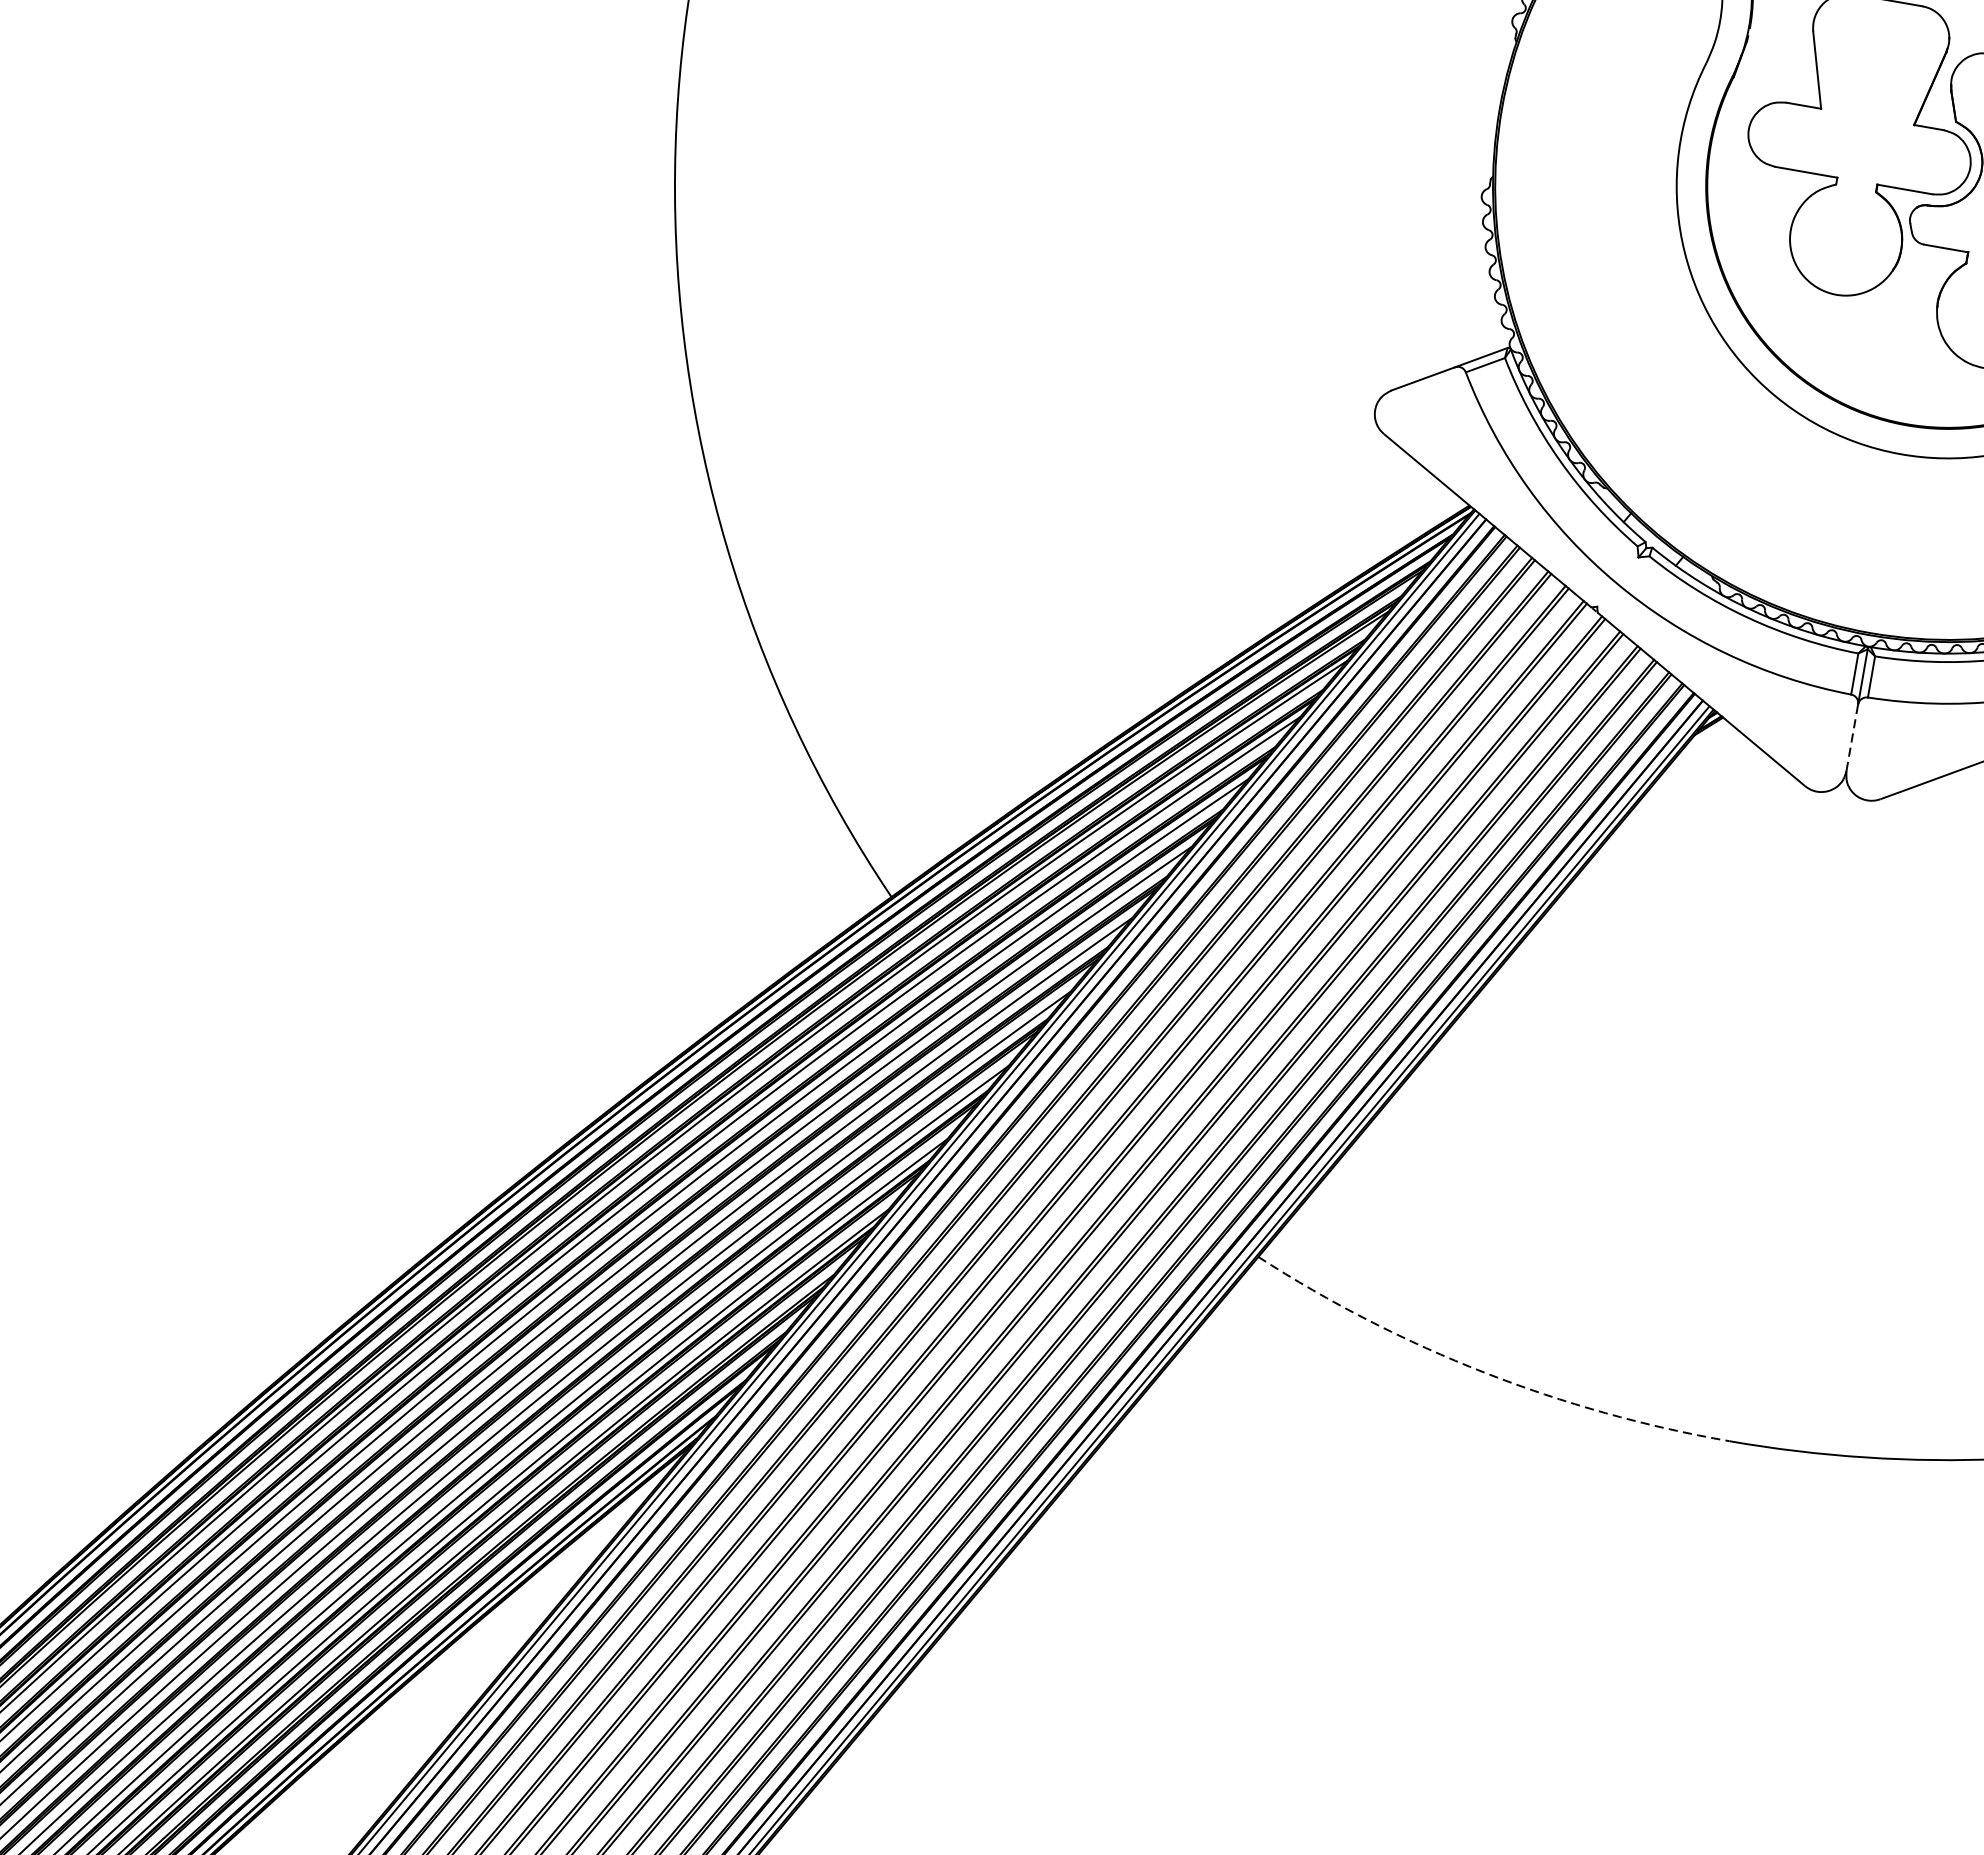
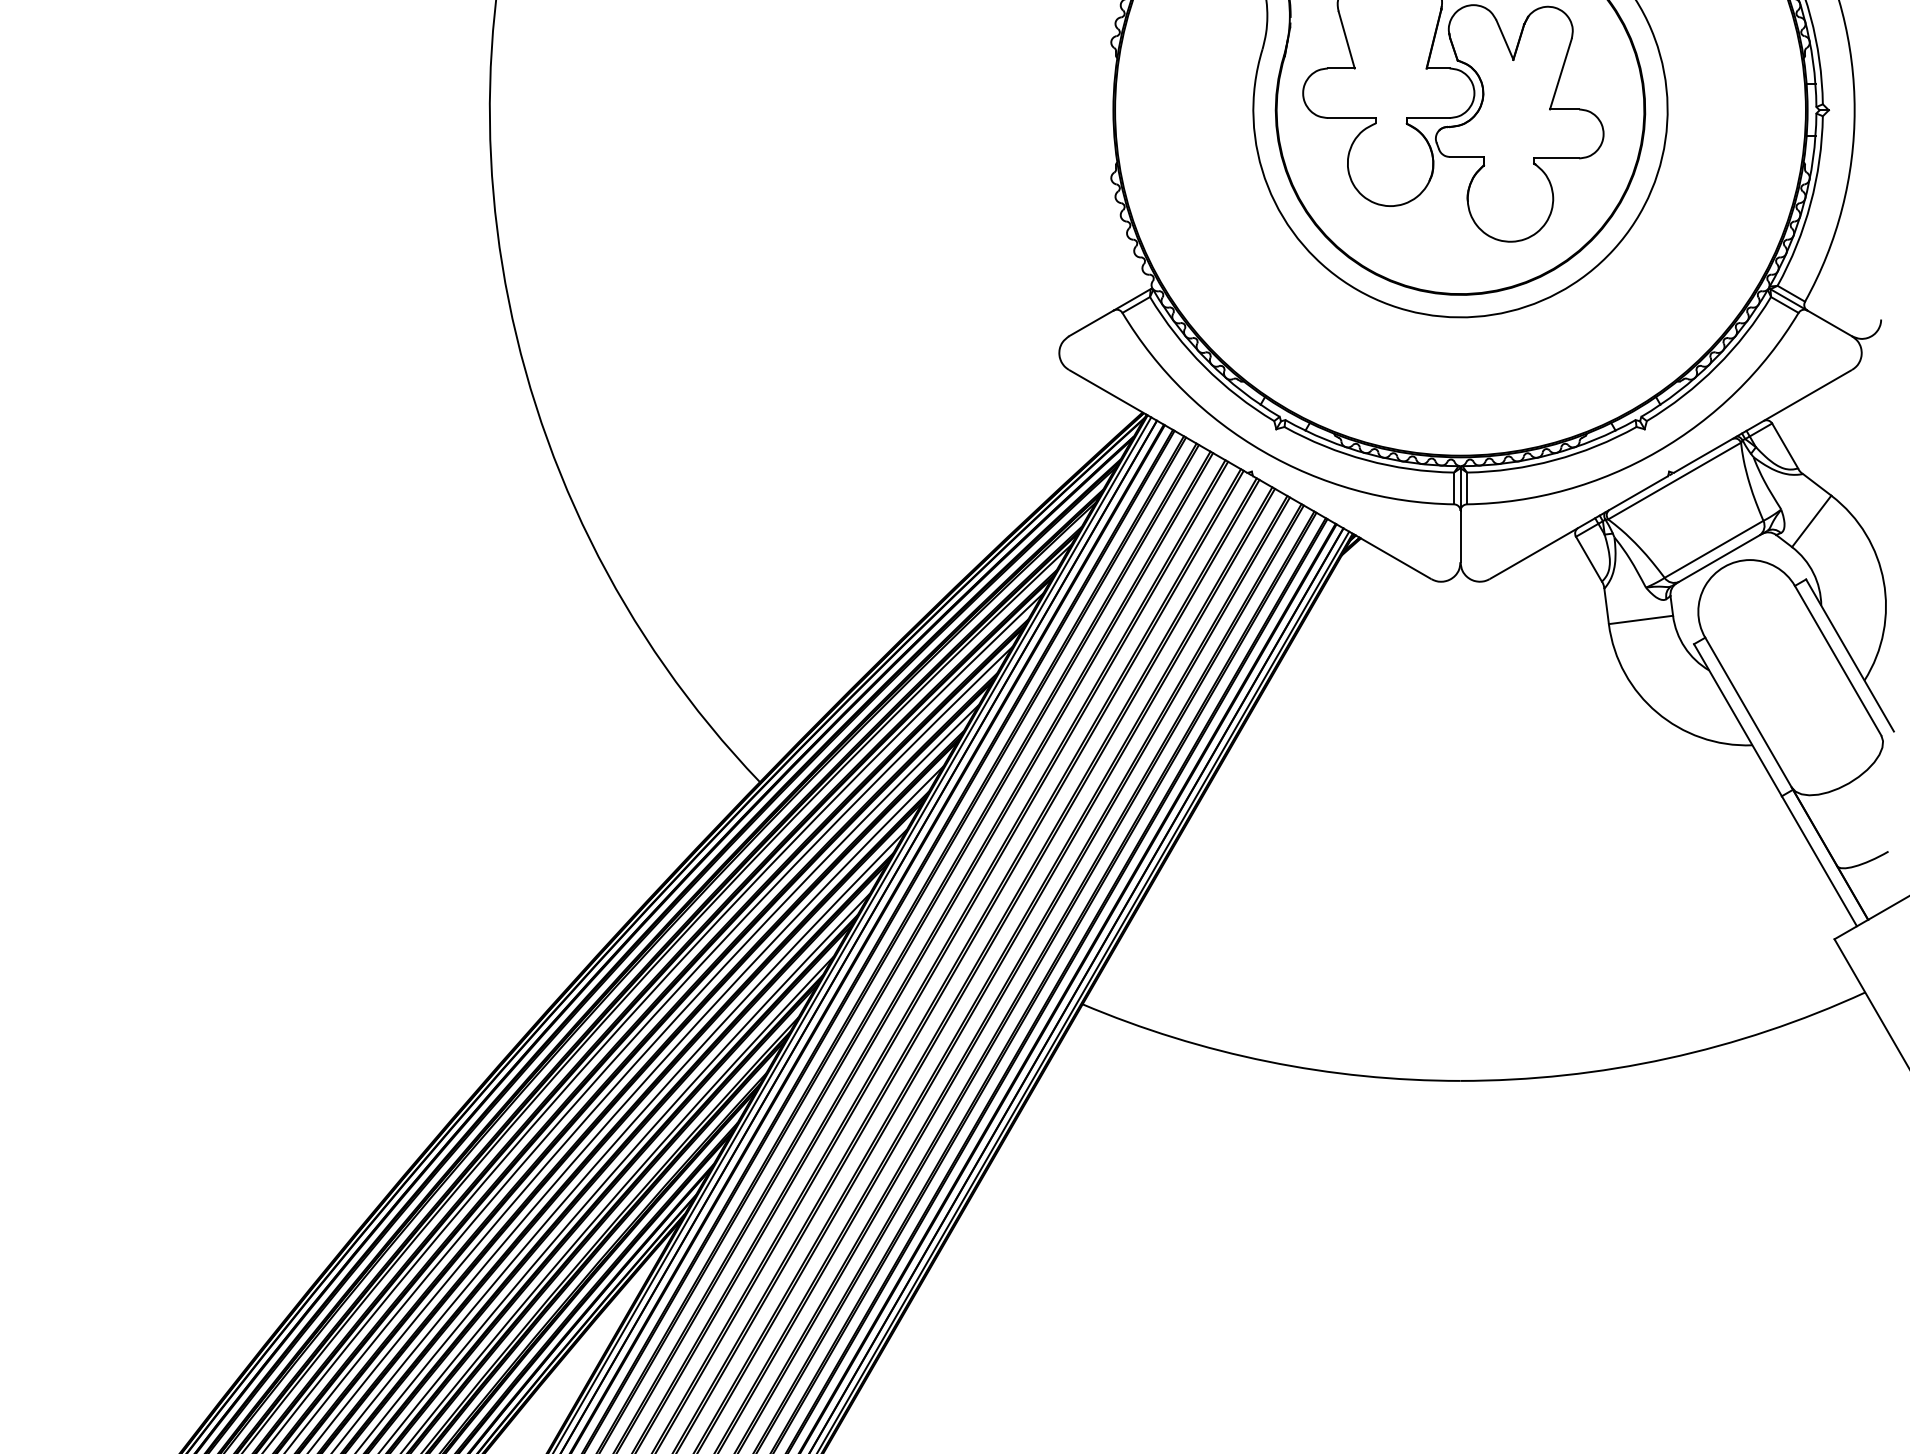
line: (1852, 737) -> (1460, 536), dashed -> solid
arc: (1484, 1372) -> (1267, 1061), dashed -> solid

